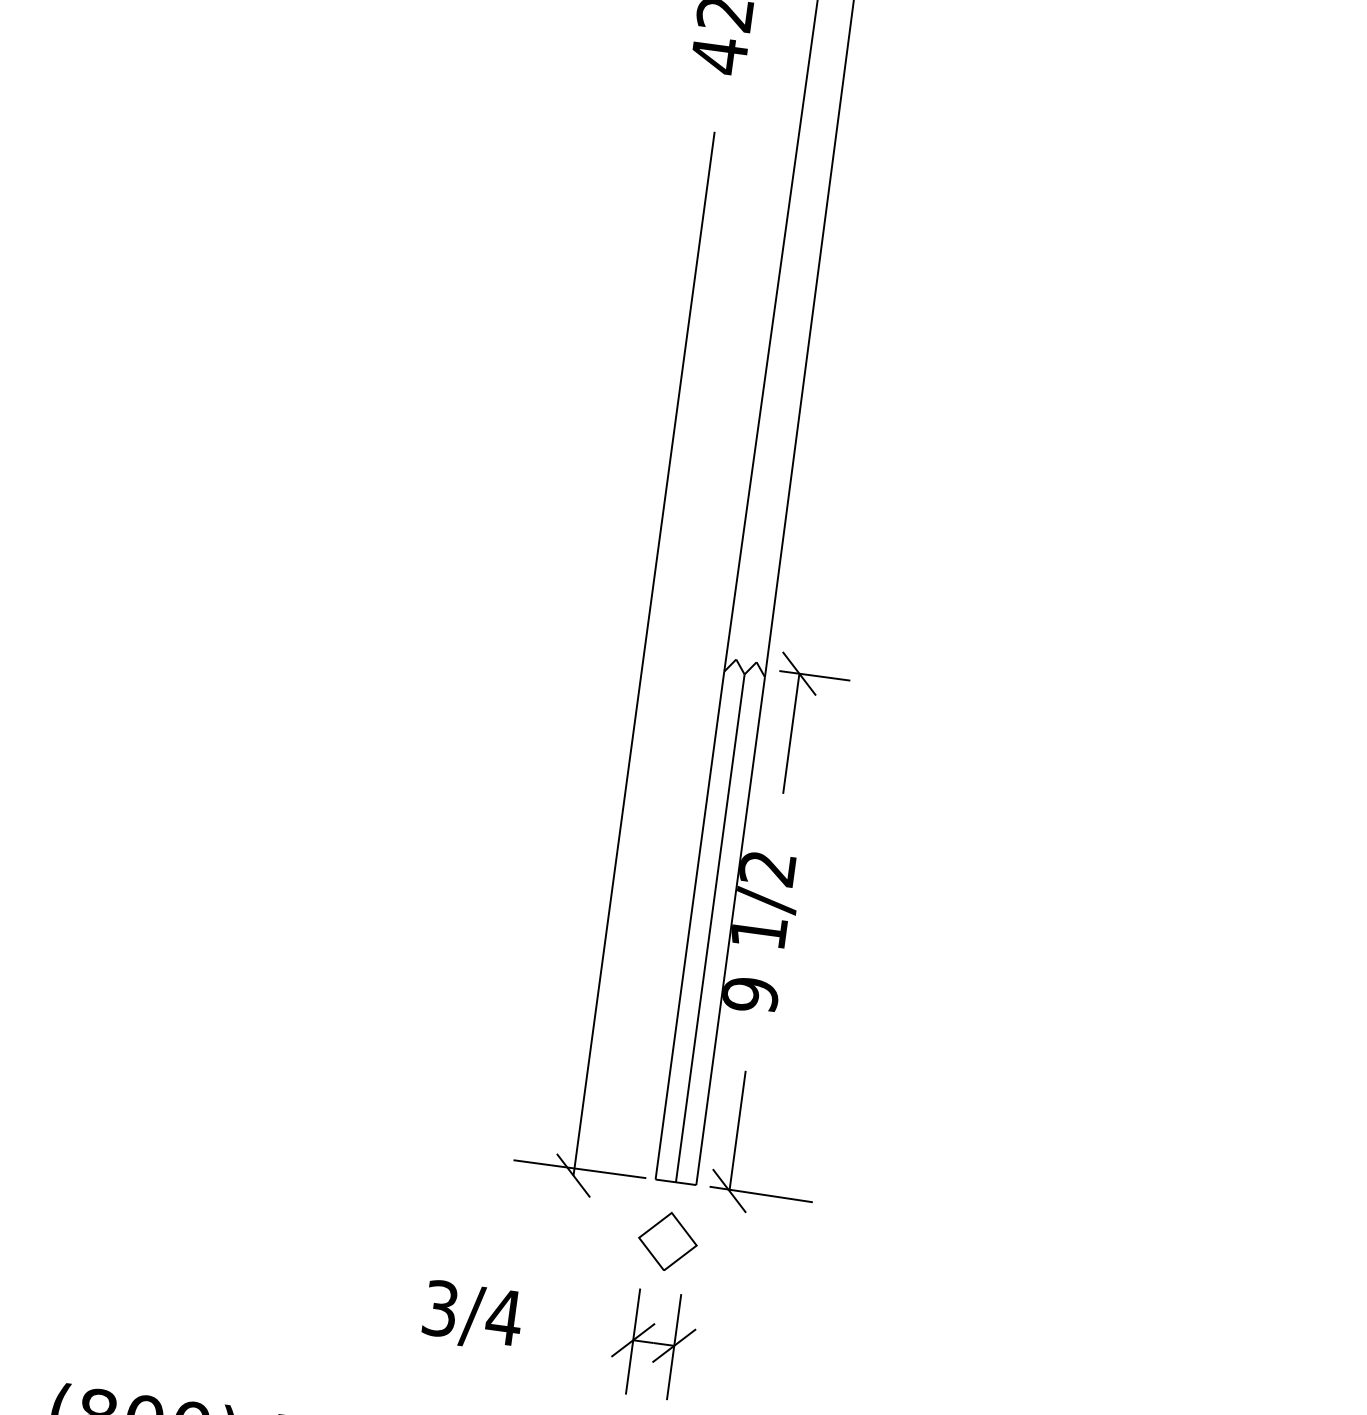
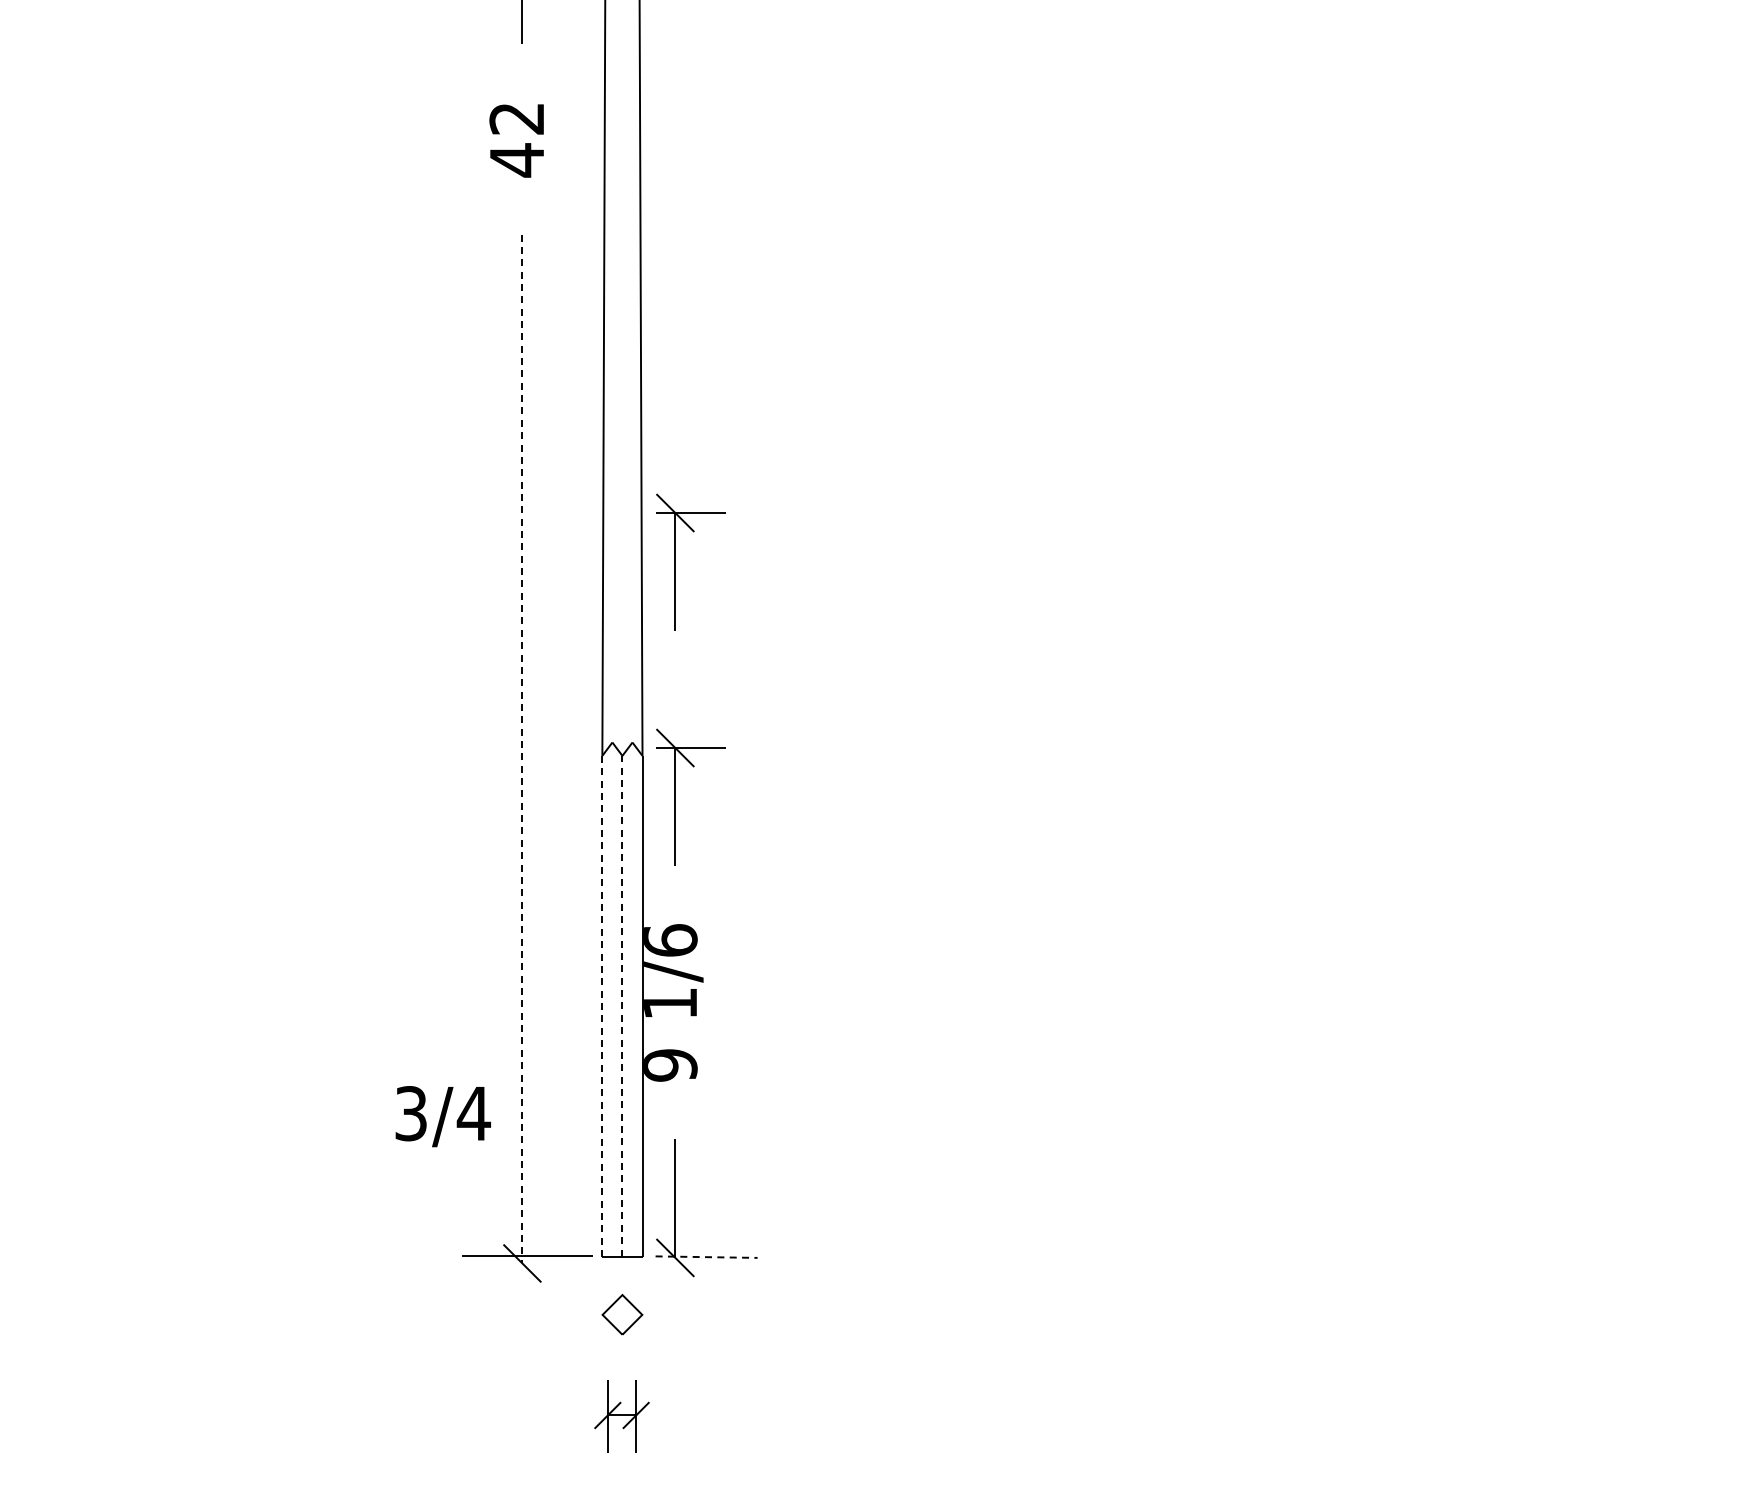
part: (825, 484) -> (675, 561), added
line: (644, 654) -> (522, 749), solid -> dashed
text: (768, 868) -> (670, 940), 1/2 -> 1/6
line: (690, 925) -> (602, 1006), solid -> dashed
line: (710, 927) -> (622, 1005), solid -> dashed
line: (761, 1194) -> (706, 1257), solid -> dashed
part: (668, 1241) -> (622, 1314), size x0.7
text: (472, 1315) -> (442, 1116), moved
part: (653, 1344) -> (621, 1416), size x0.7

